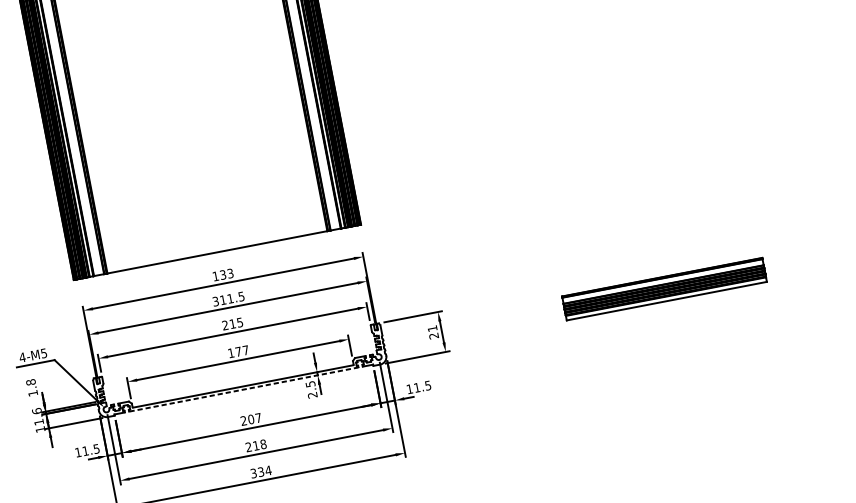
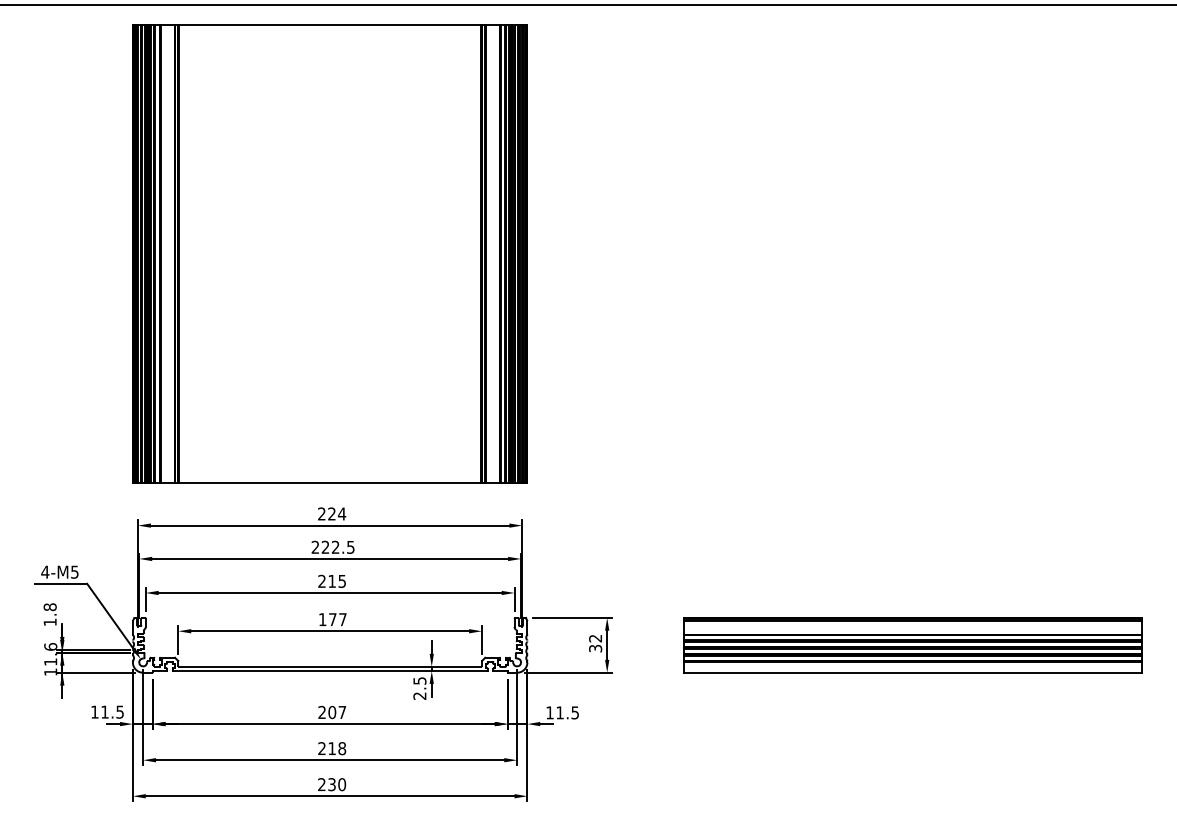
text: (223, 274) -> (332, 513), 133 -> 224
part: (664, 289) -> (912, 645), size x1.67
text: (222, 299) -> (325, 546), 311.5 -> 222.5
text: (433, 332) -> (595, 643), 21 -> 32
line: (244, 389) -> (330, 671), dashed -> solid
text: (261, 471) -> (332, 784), 334 -> 230

